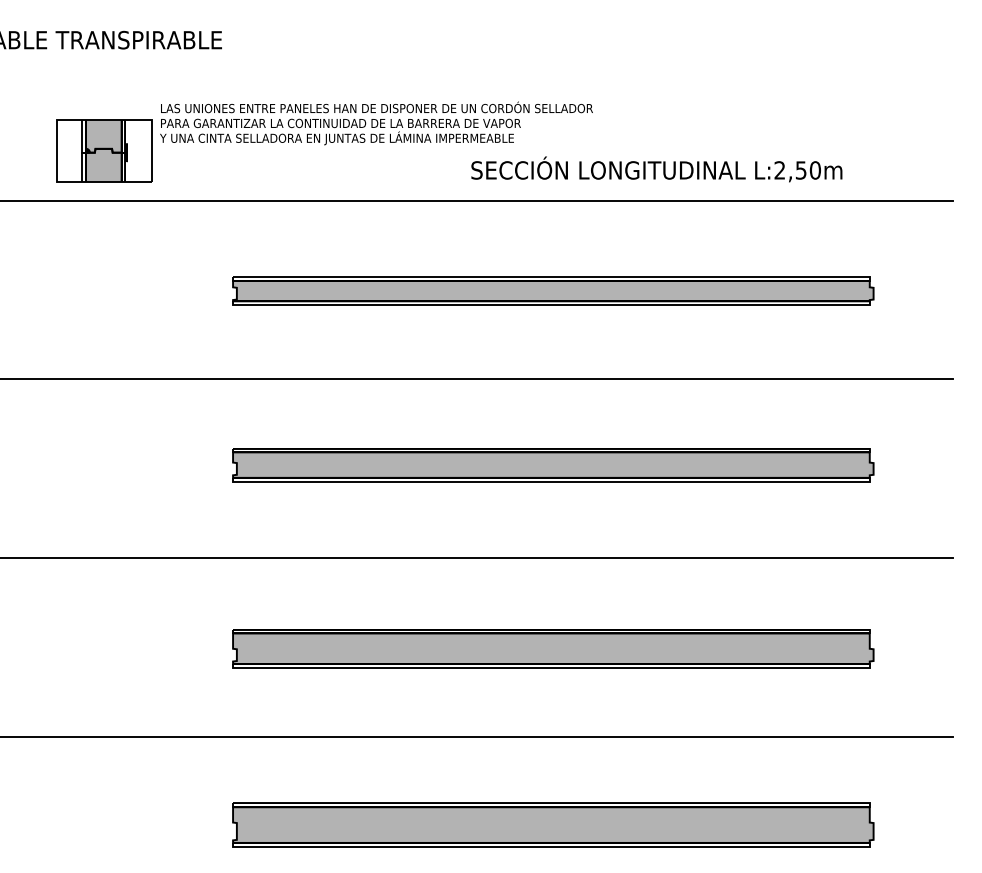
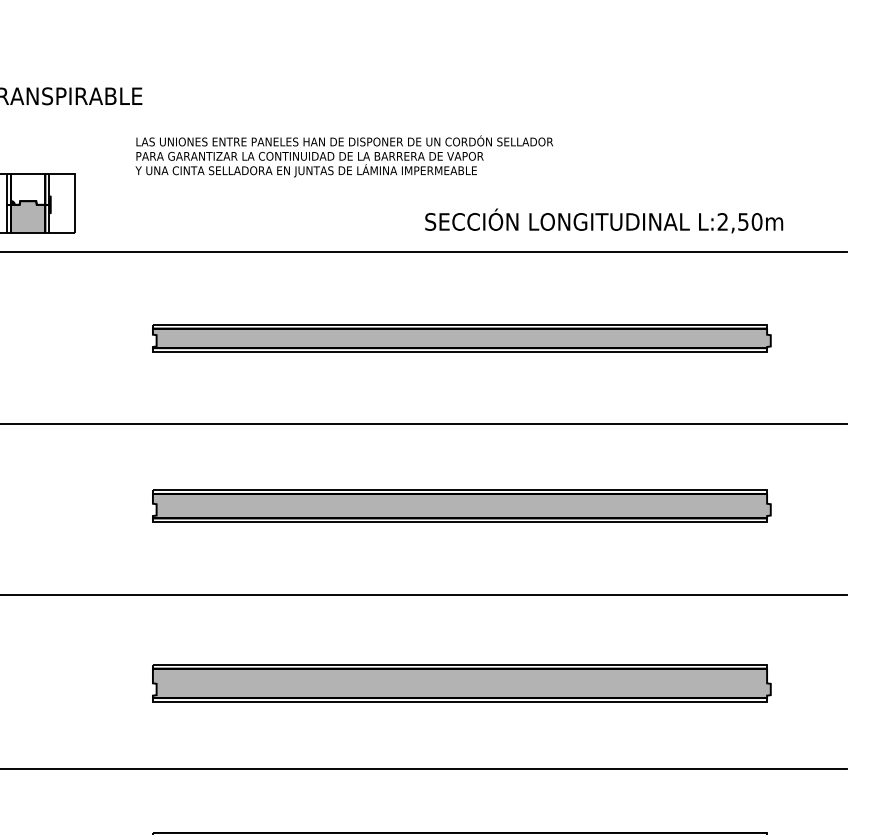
text: (376, 123) -> (344, 156), moved
fill: (103, 136) -> (27, 189), removed
text: (656, 169) -> (603, 221), moved

